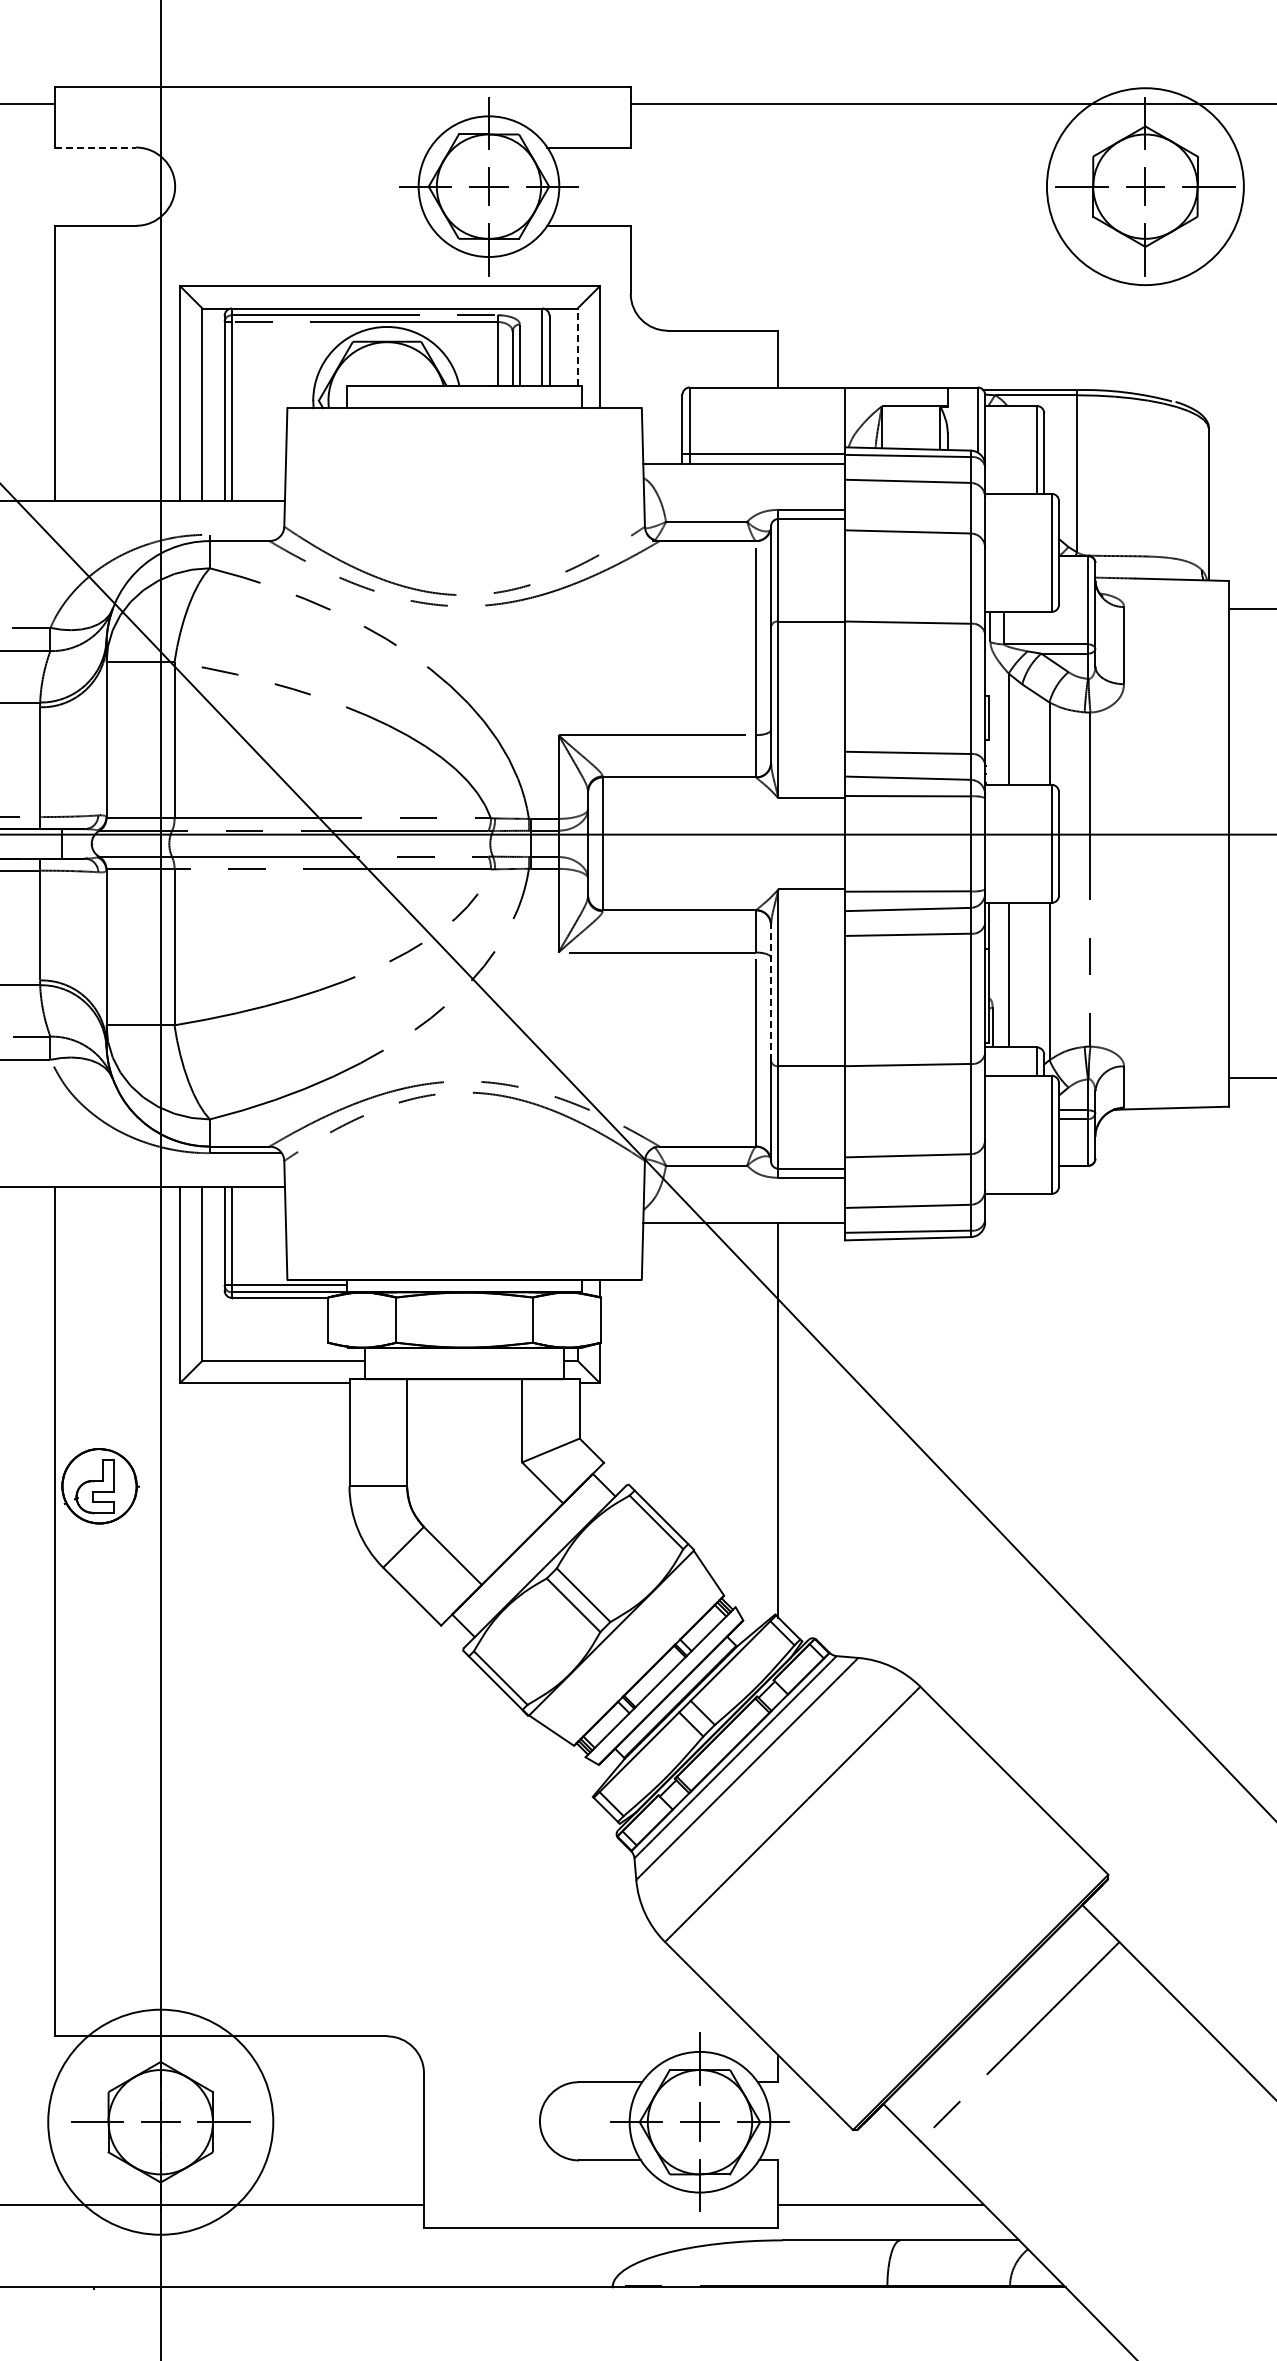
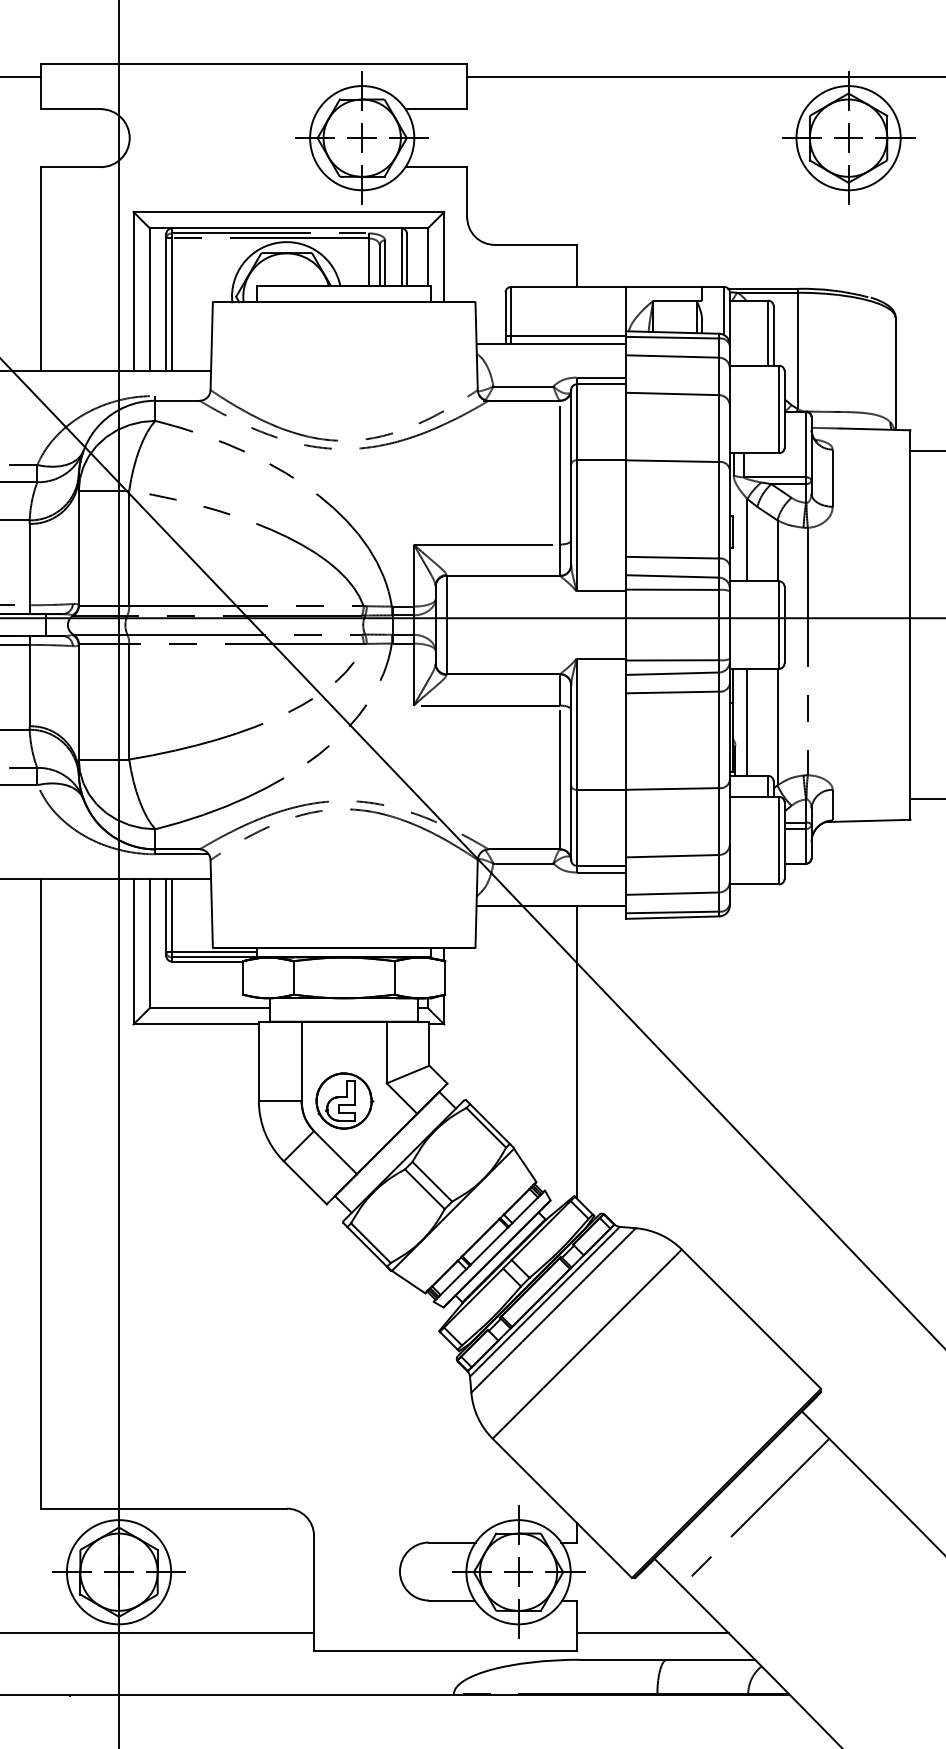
line: (95, 147) -> (70, 109), dashed -> solid
circle: (1145, 186) -> (848, 138), size x0.71
line: (577, 347) -> (427, 257), dashed -> solid
line: (771, 992) -> (571, 735), dashed -> solid
part: (100, 1486) -> (344, 1101), moved
circle: (160, 2121) -> (118, 1571), size x0.62

